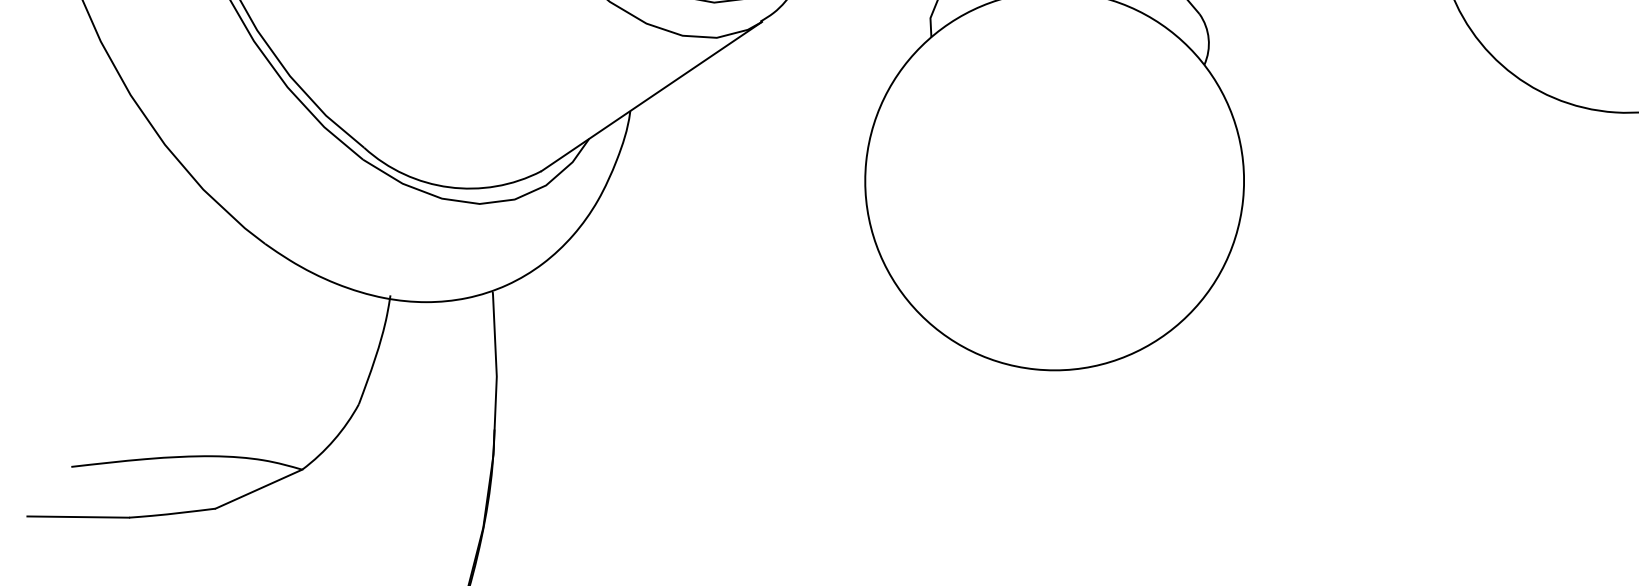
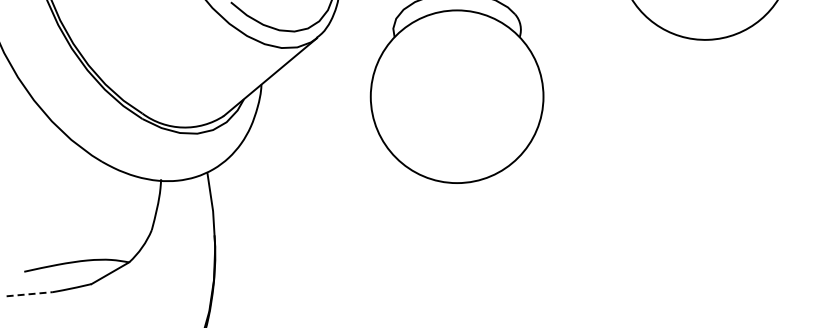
line: (79, 517) -> (30, 294), solid -> dashed

